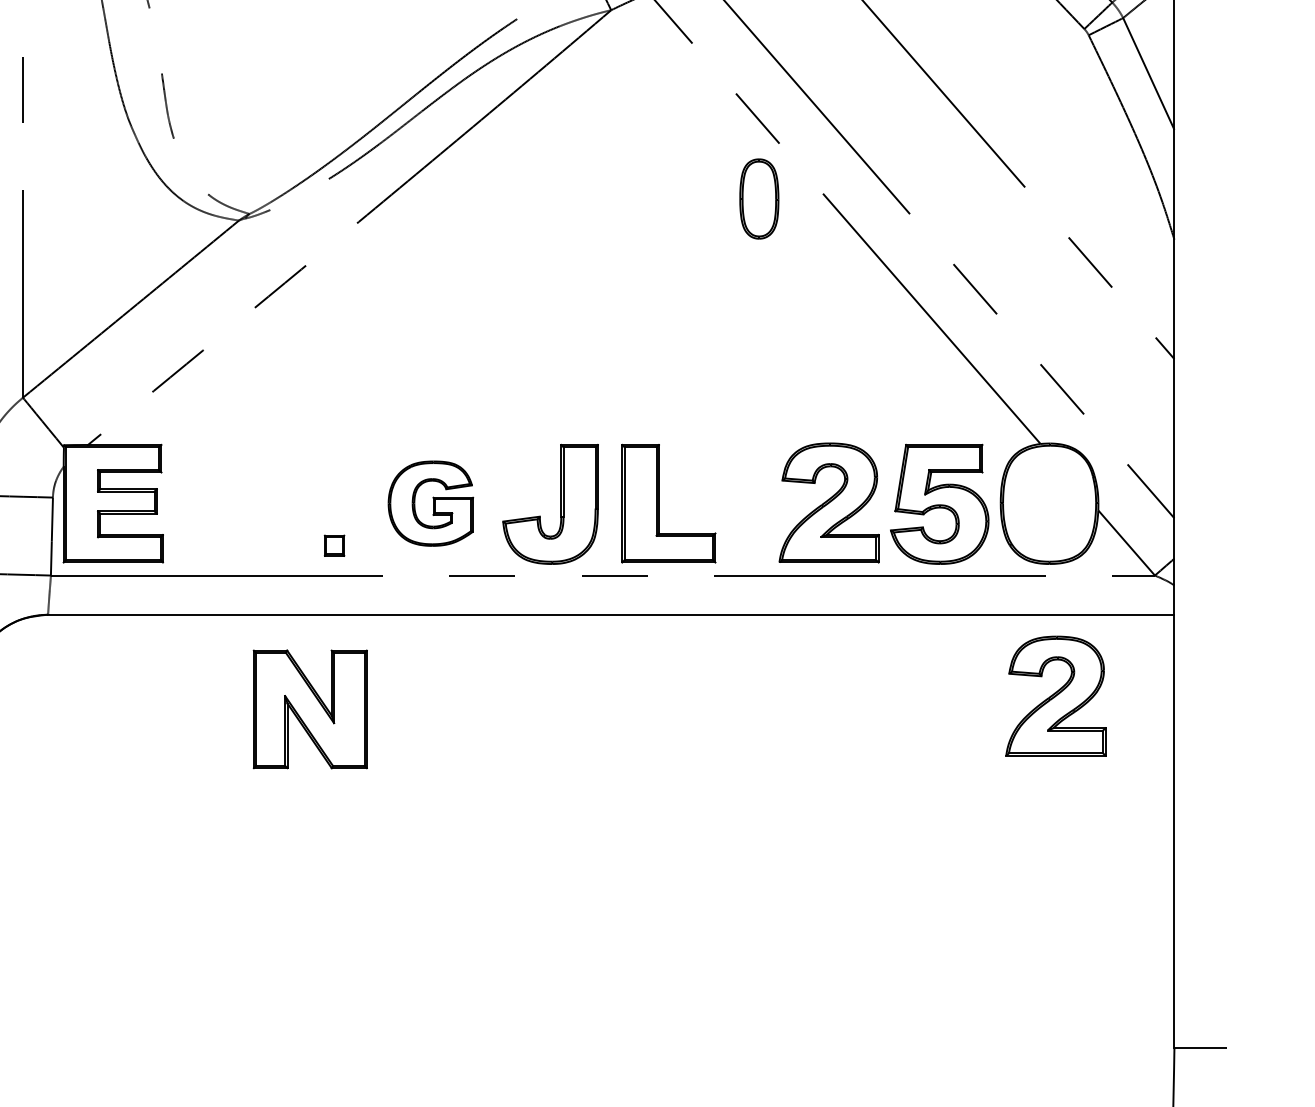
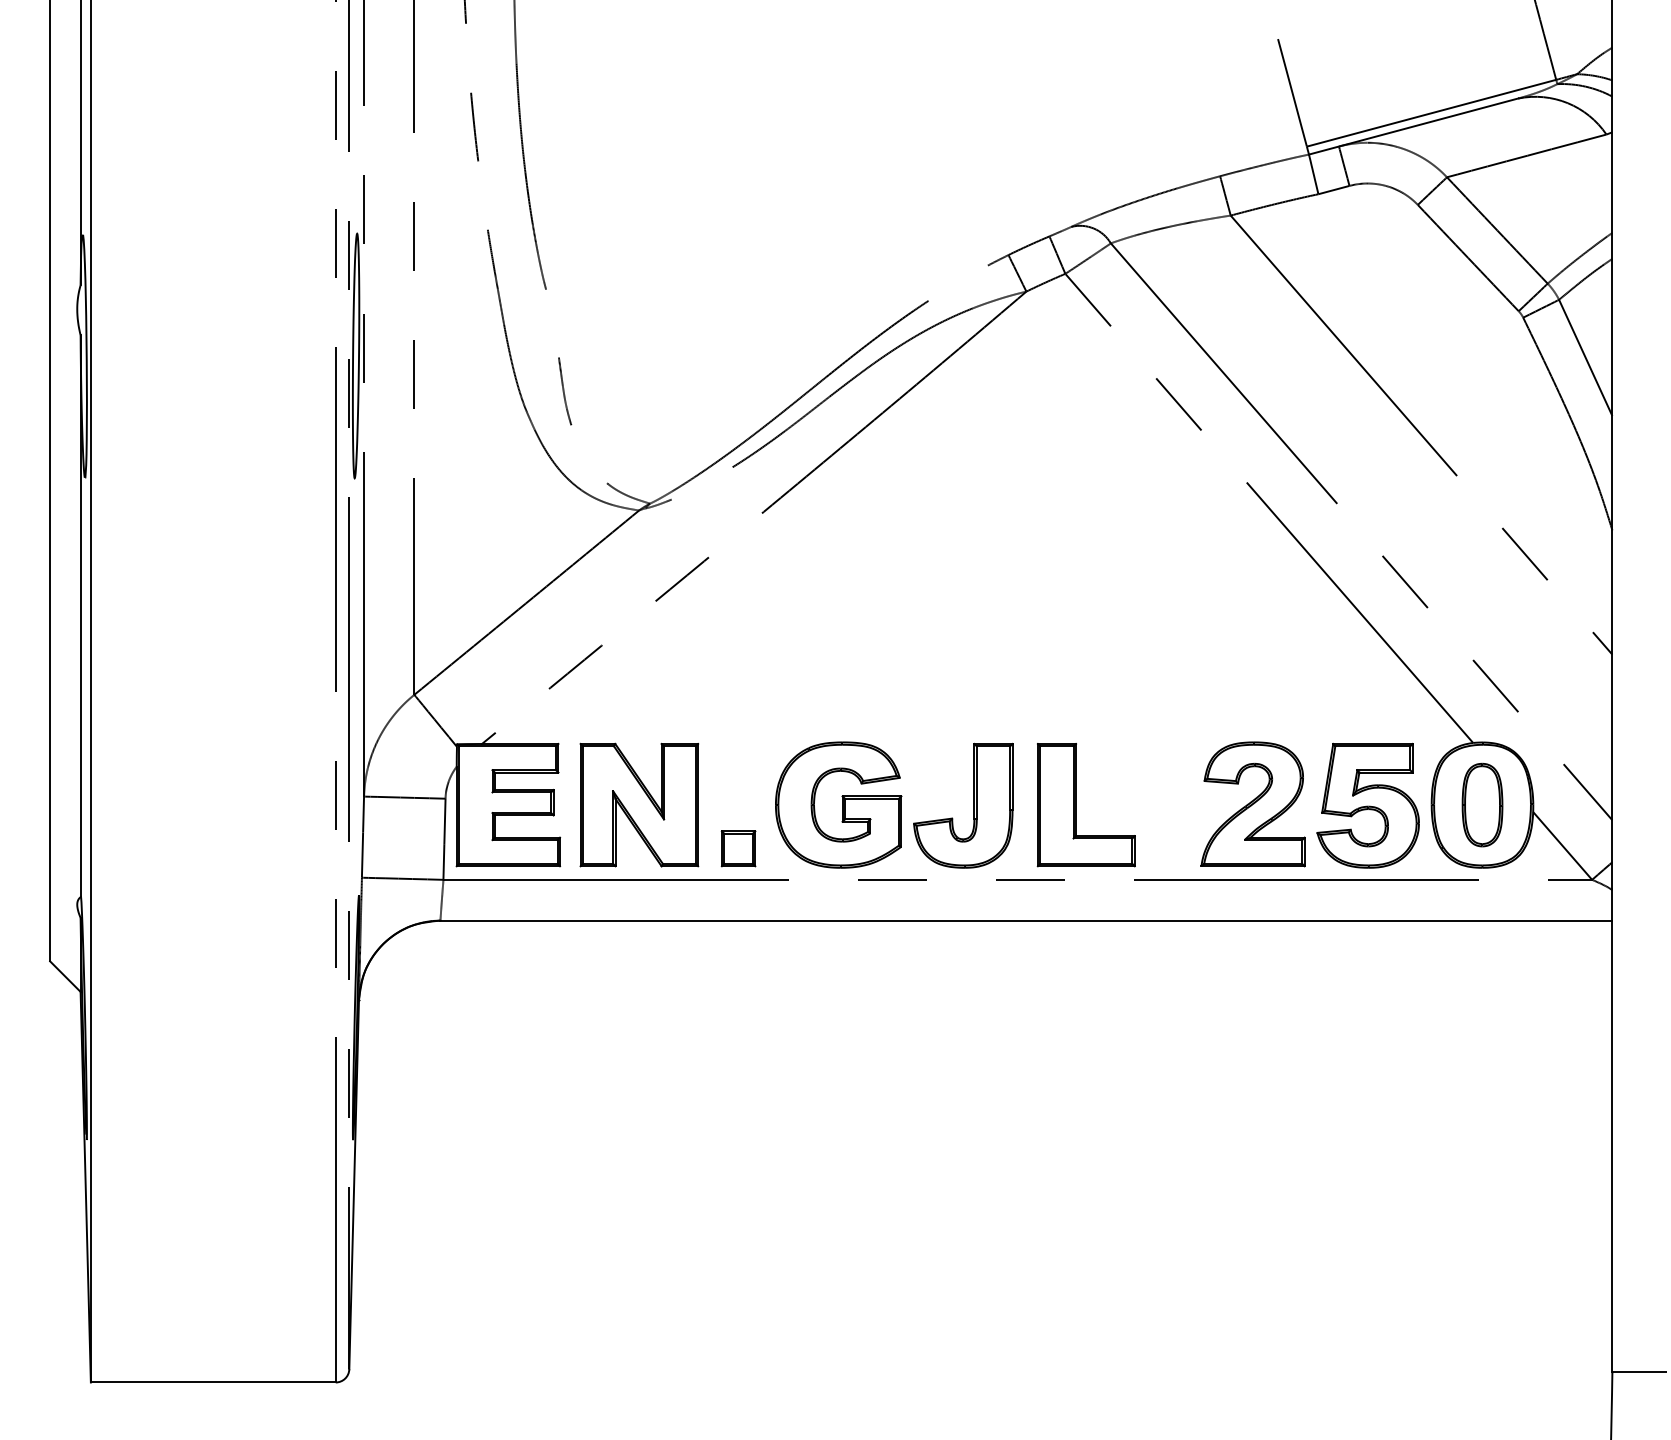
part: (759, 198) -> (1482, 804), moved
part: (430, 503) -> (838, 804), size x1.43
part: (334, 545) -> (738, 848), size x1.67
part: (1055, 696) -> (1488, 1005), removed
part: (310, 708) -> (639, 804), moved

